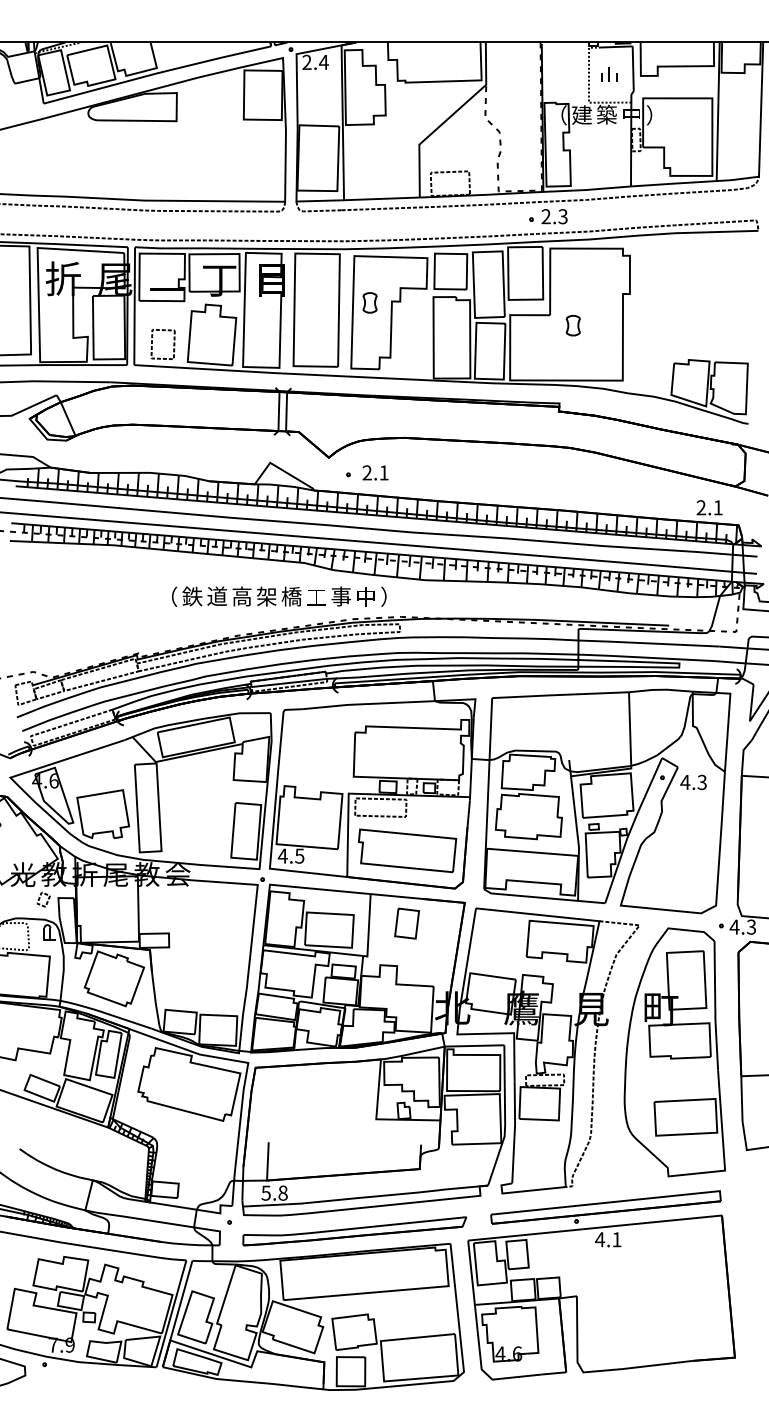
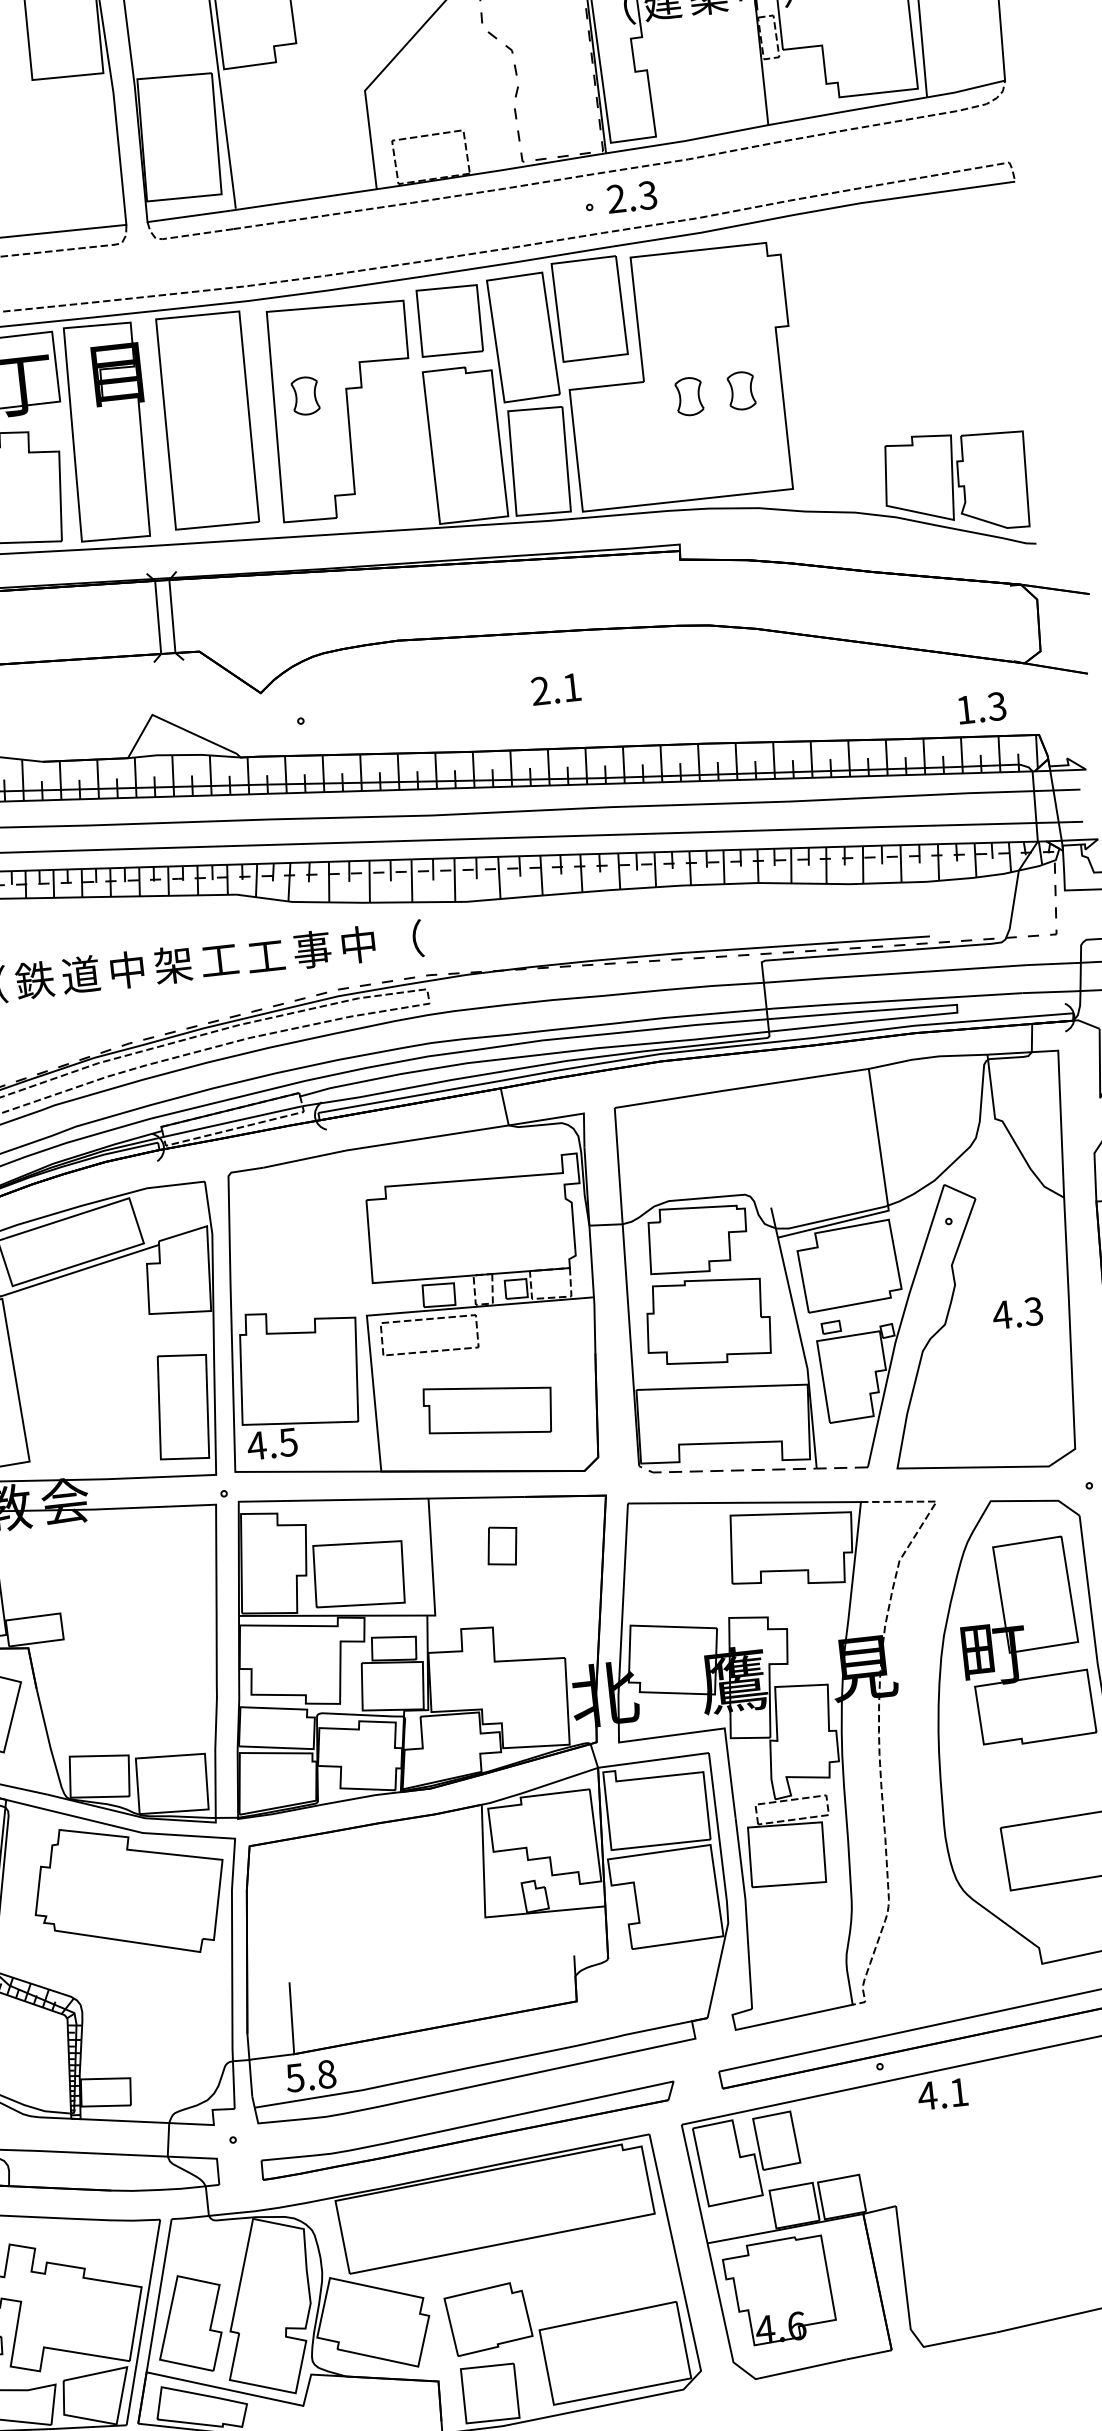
part: (600, 325) -> (740, 390), added
text: (375, 472) -> (555, 688), moved
text: (709, 507) -> (980, 707), 2.1 -> 1.3
text: (241, 596) -> (126, 970), 高 -> 中
text: (291, 596) -> (219, 959), 橋 -> 工
text: (390, 596) -> (404, 939), ） -> （
text: (693, 782) -> (1017, 1313), moved
part: (407, 850) -> (488, 1409), size x0.7
line: (543, 897) -> (751, 1469), solid -> dashed
part: (406, 923) -> (501, 1546), size x0.7

